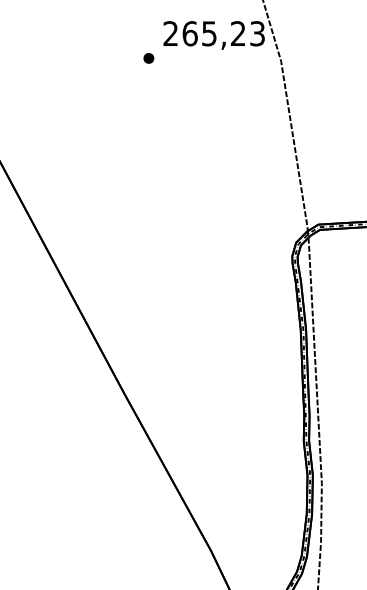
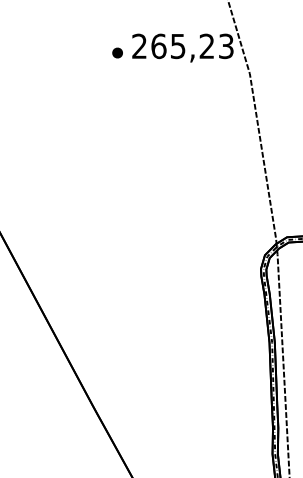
part: (148, 58) -> (117, 53), moved

